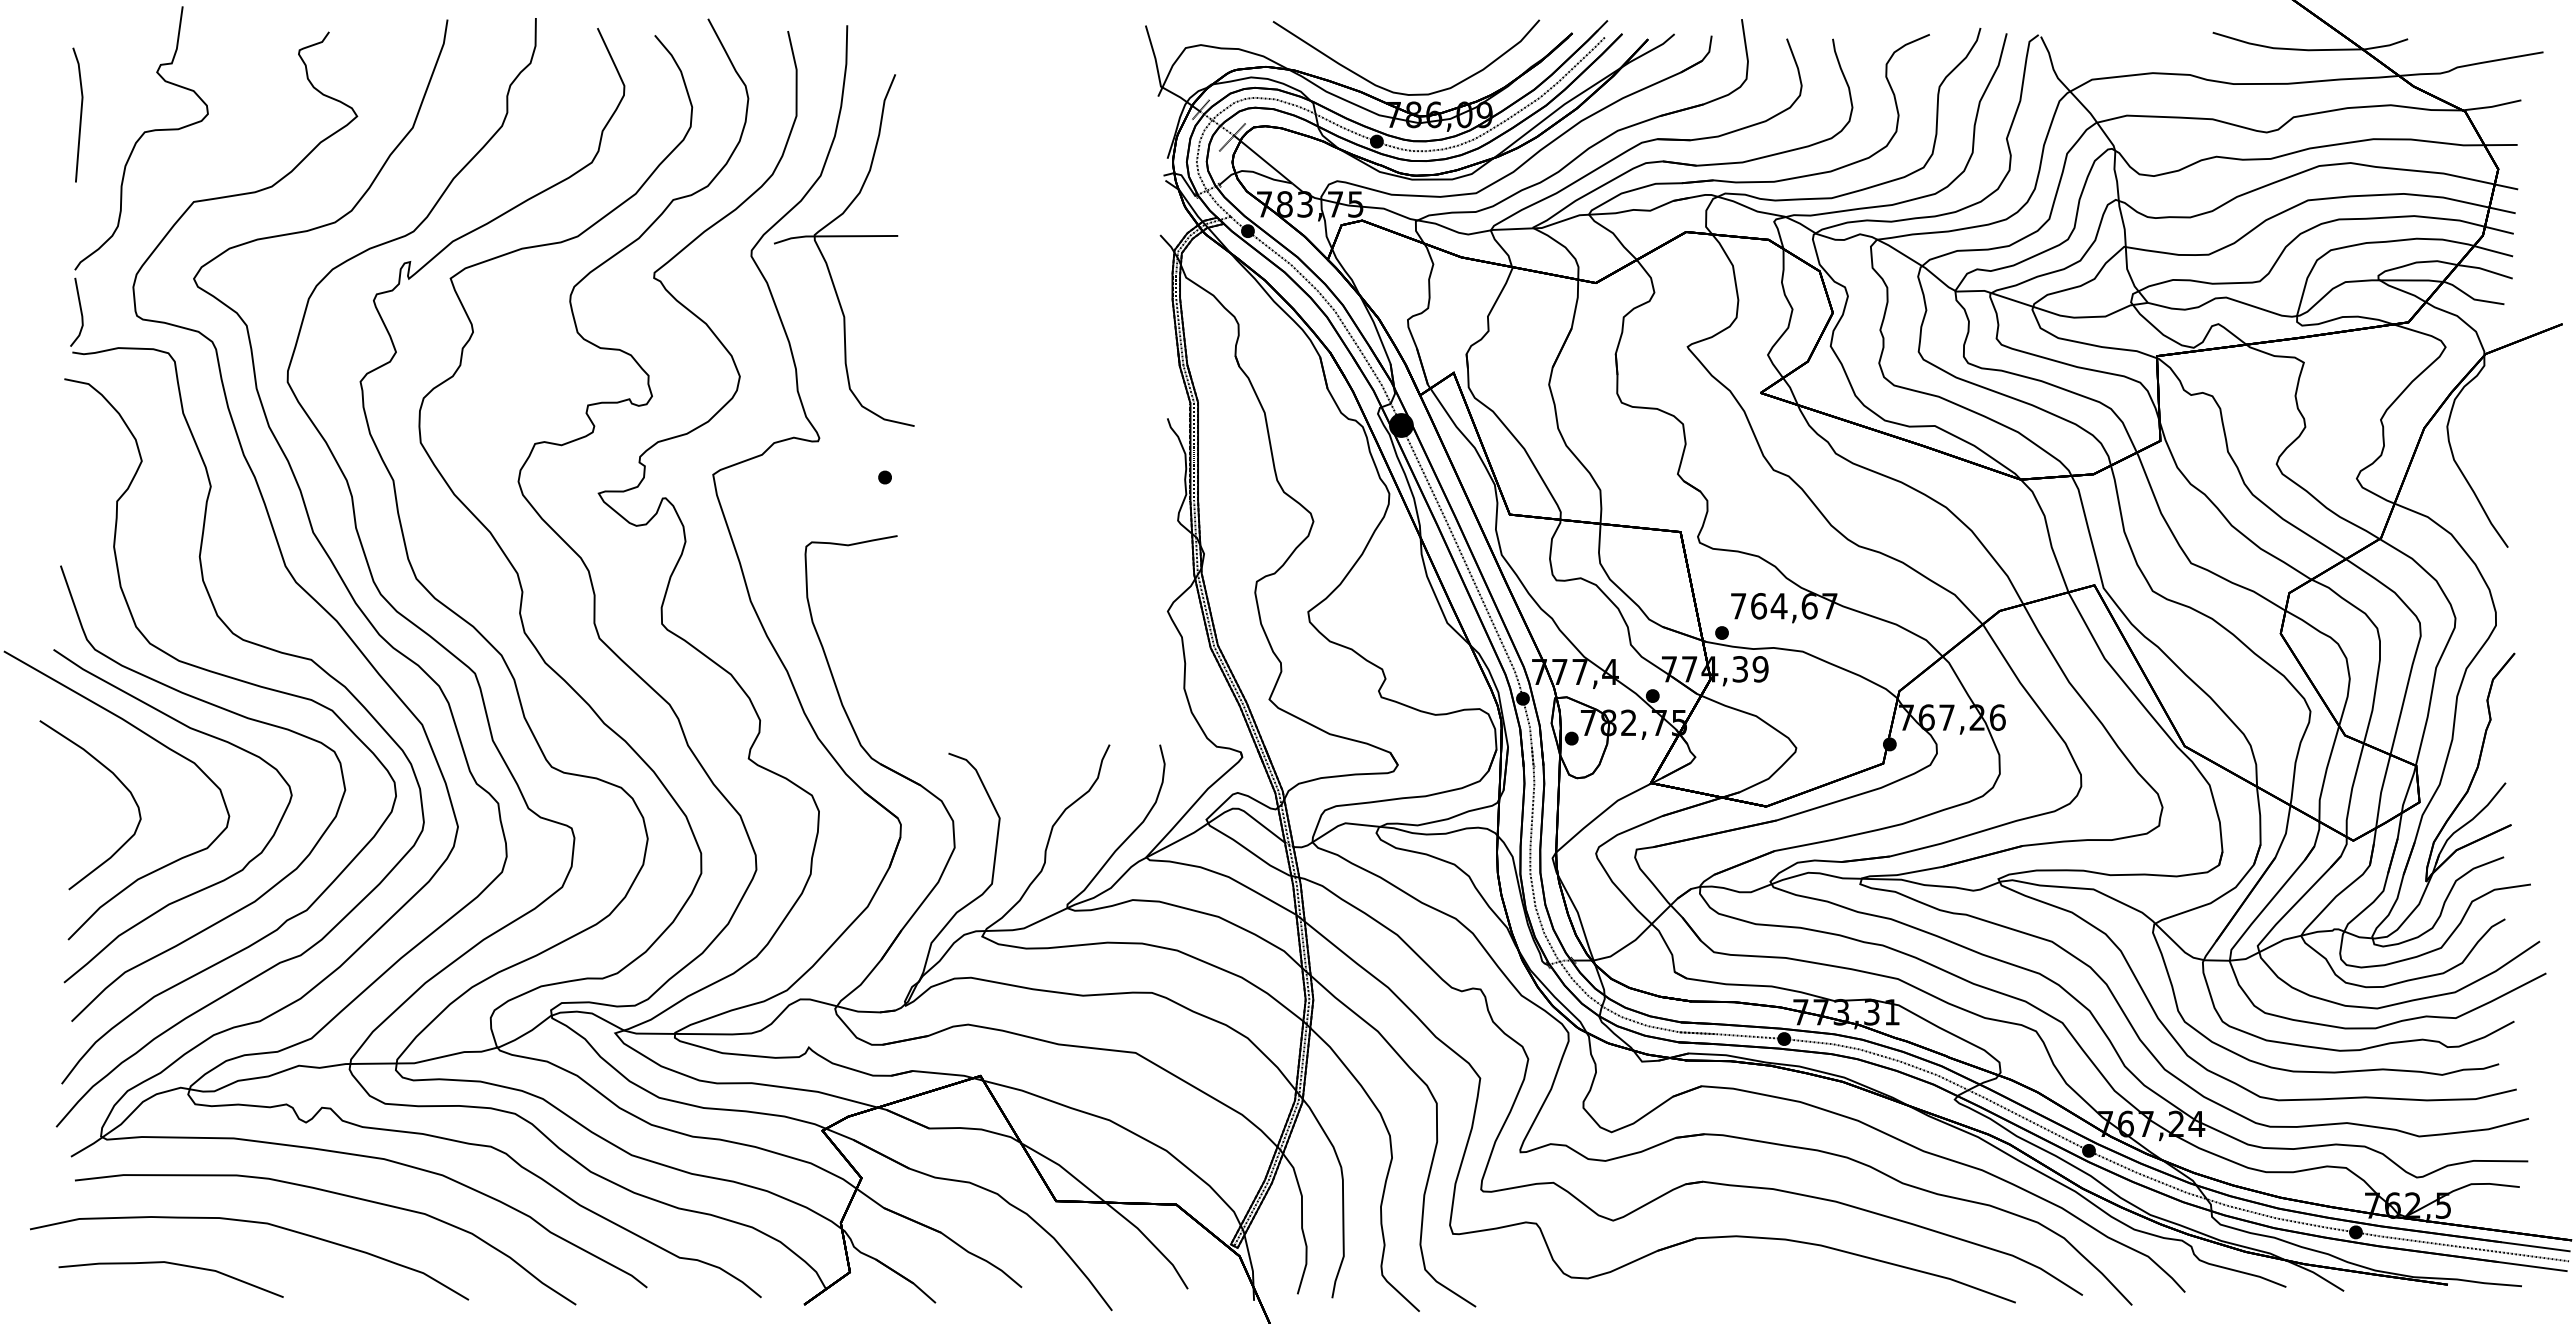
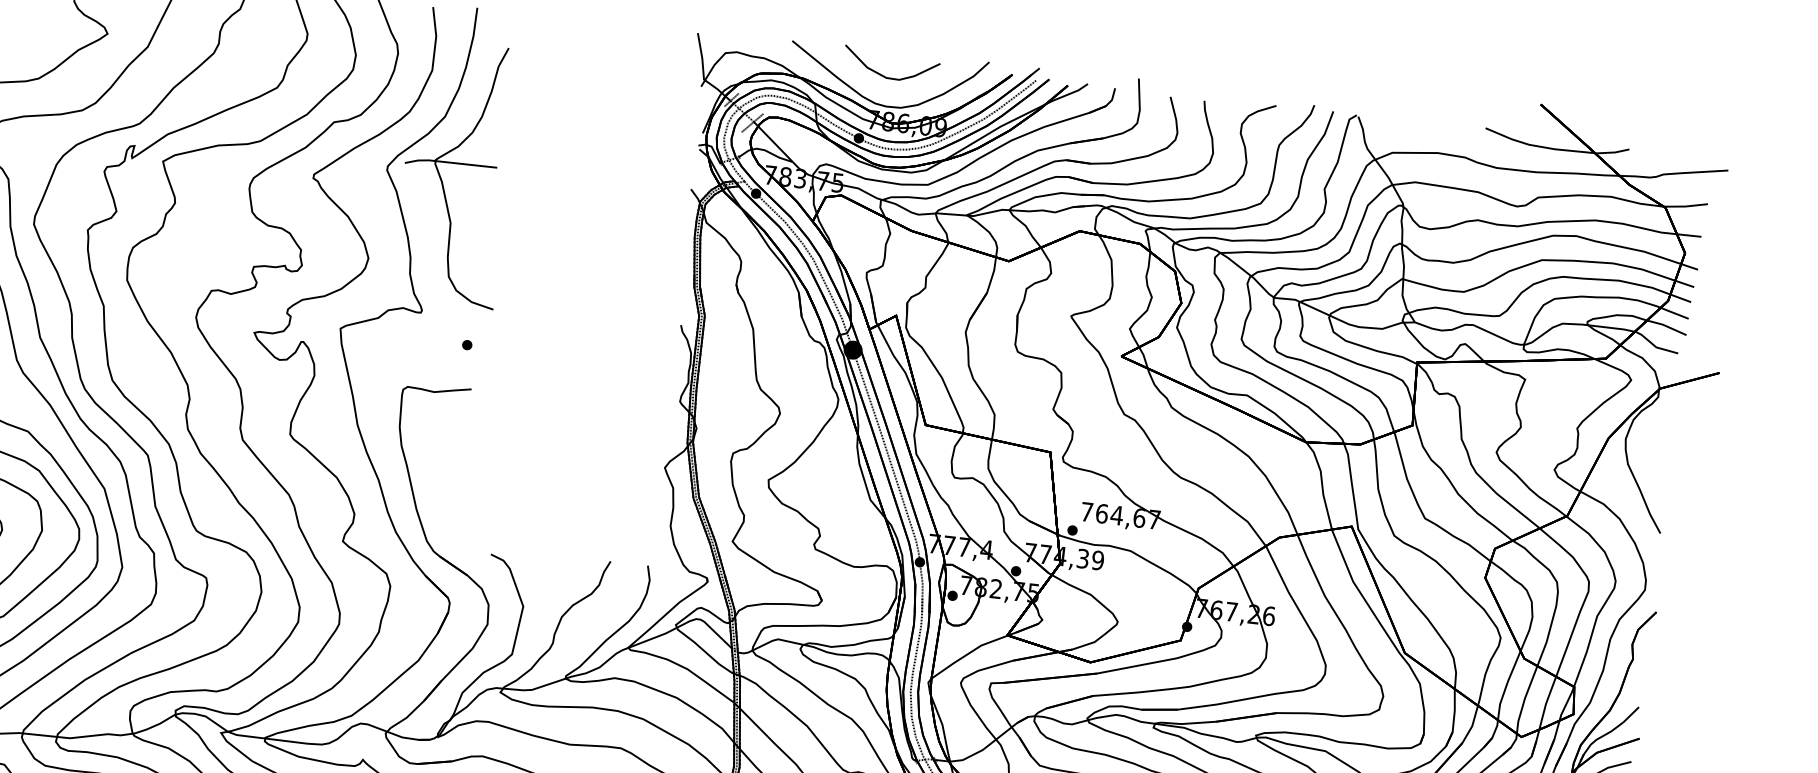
part: (1407, 55) -> (888, 77), added

